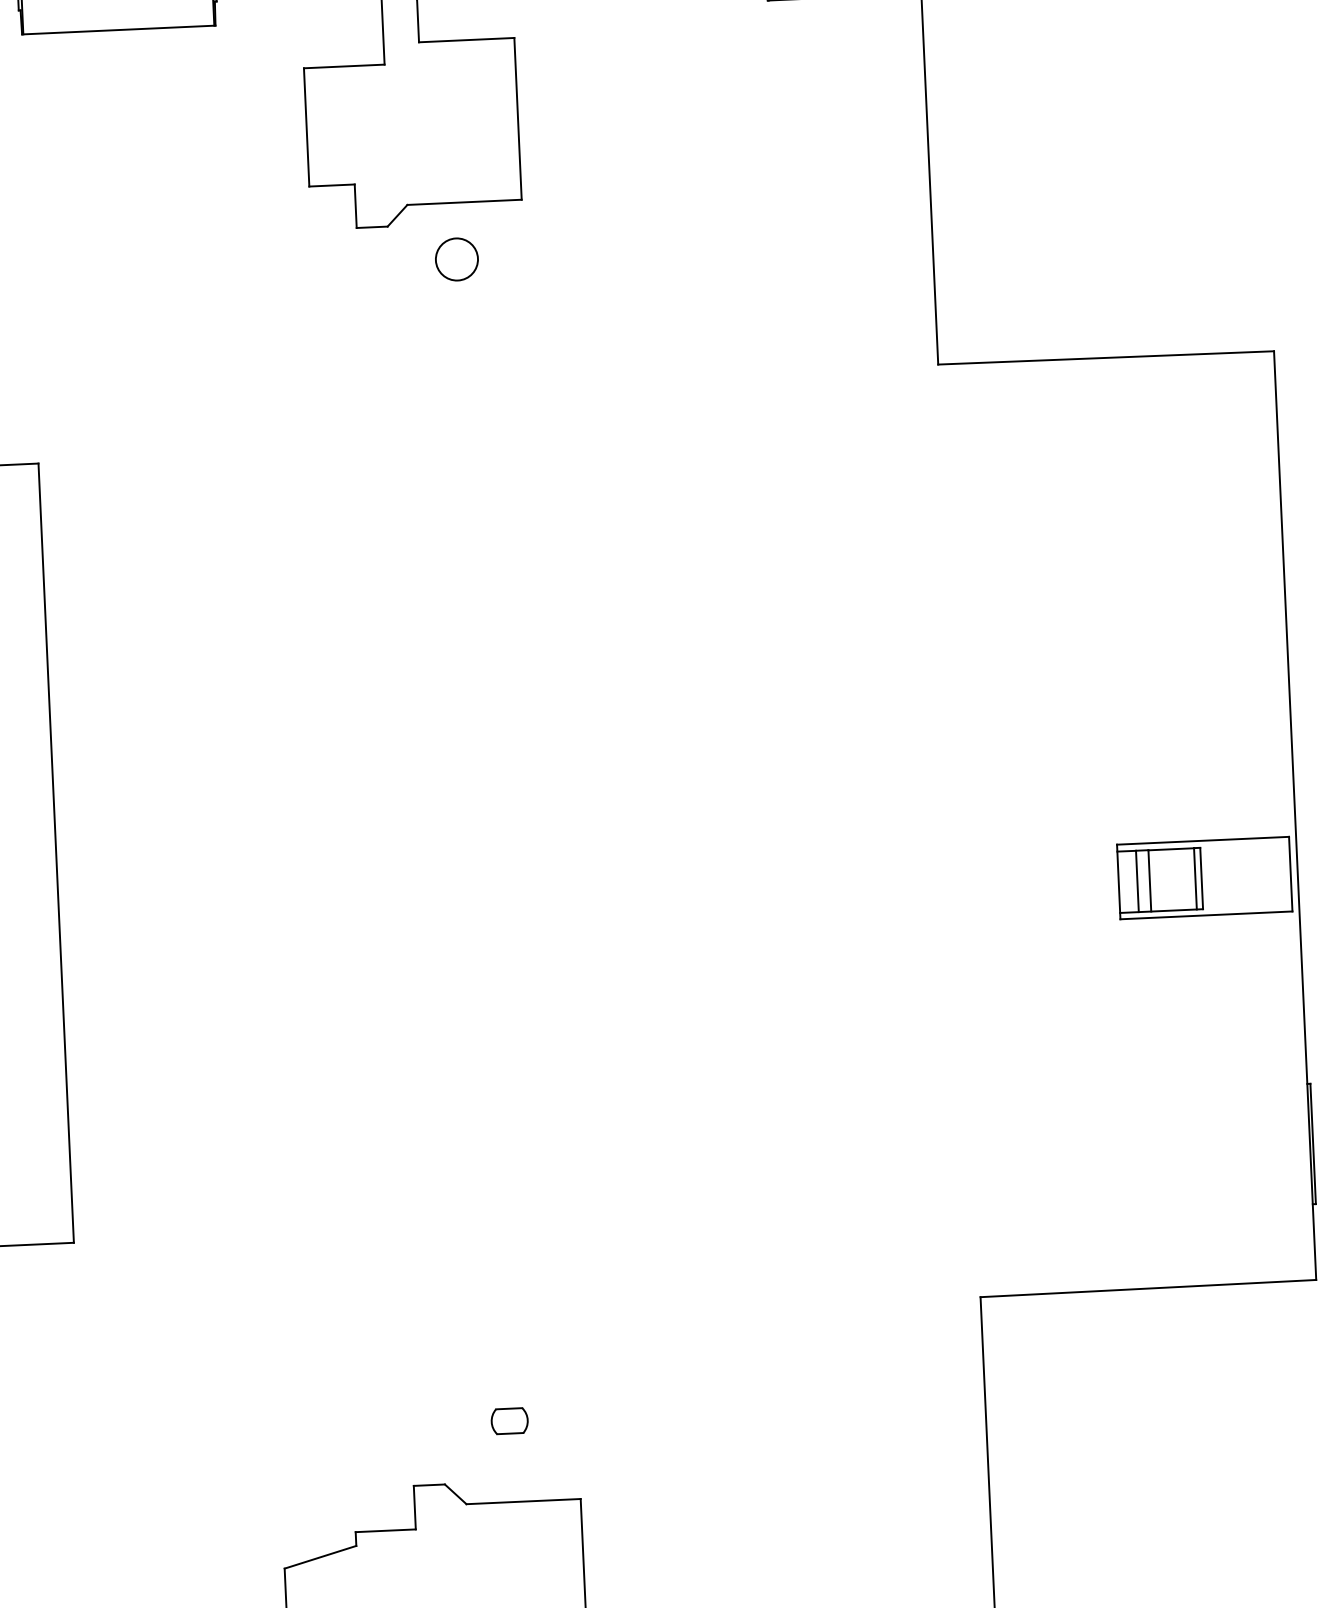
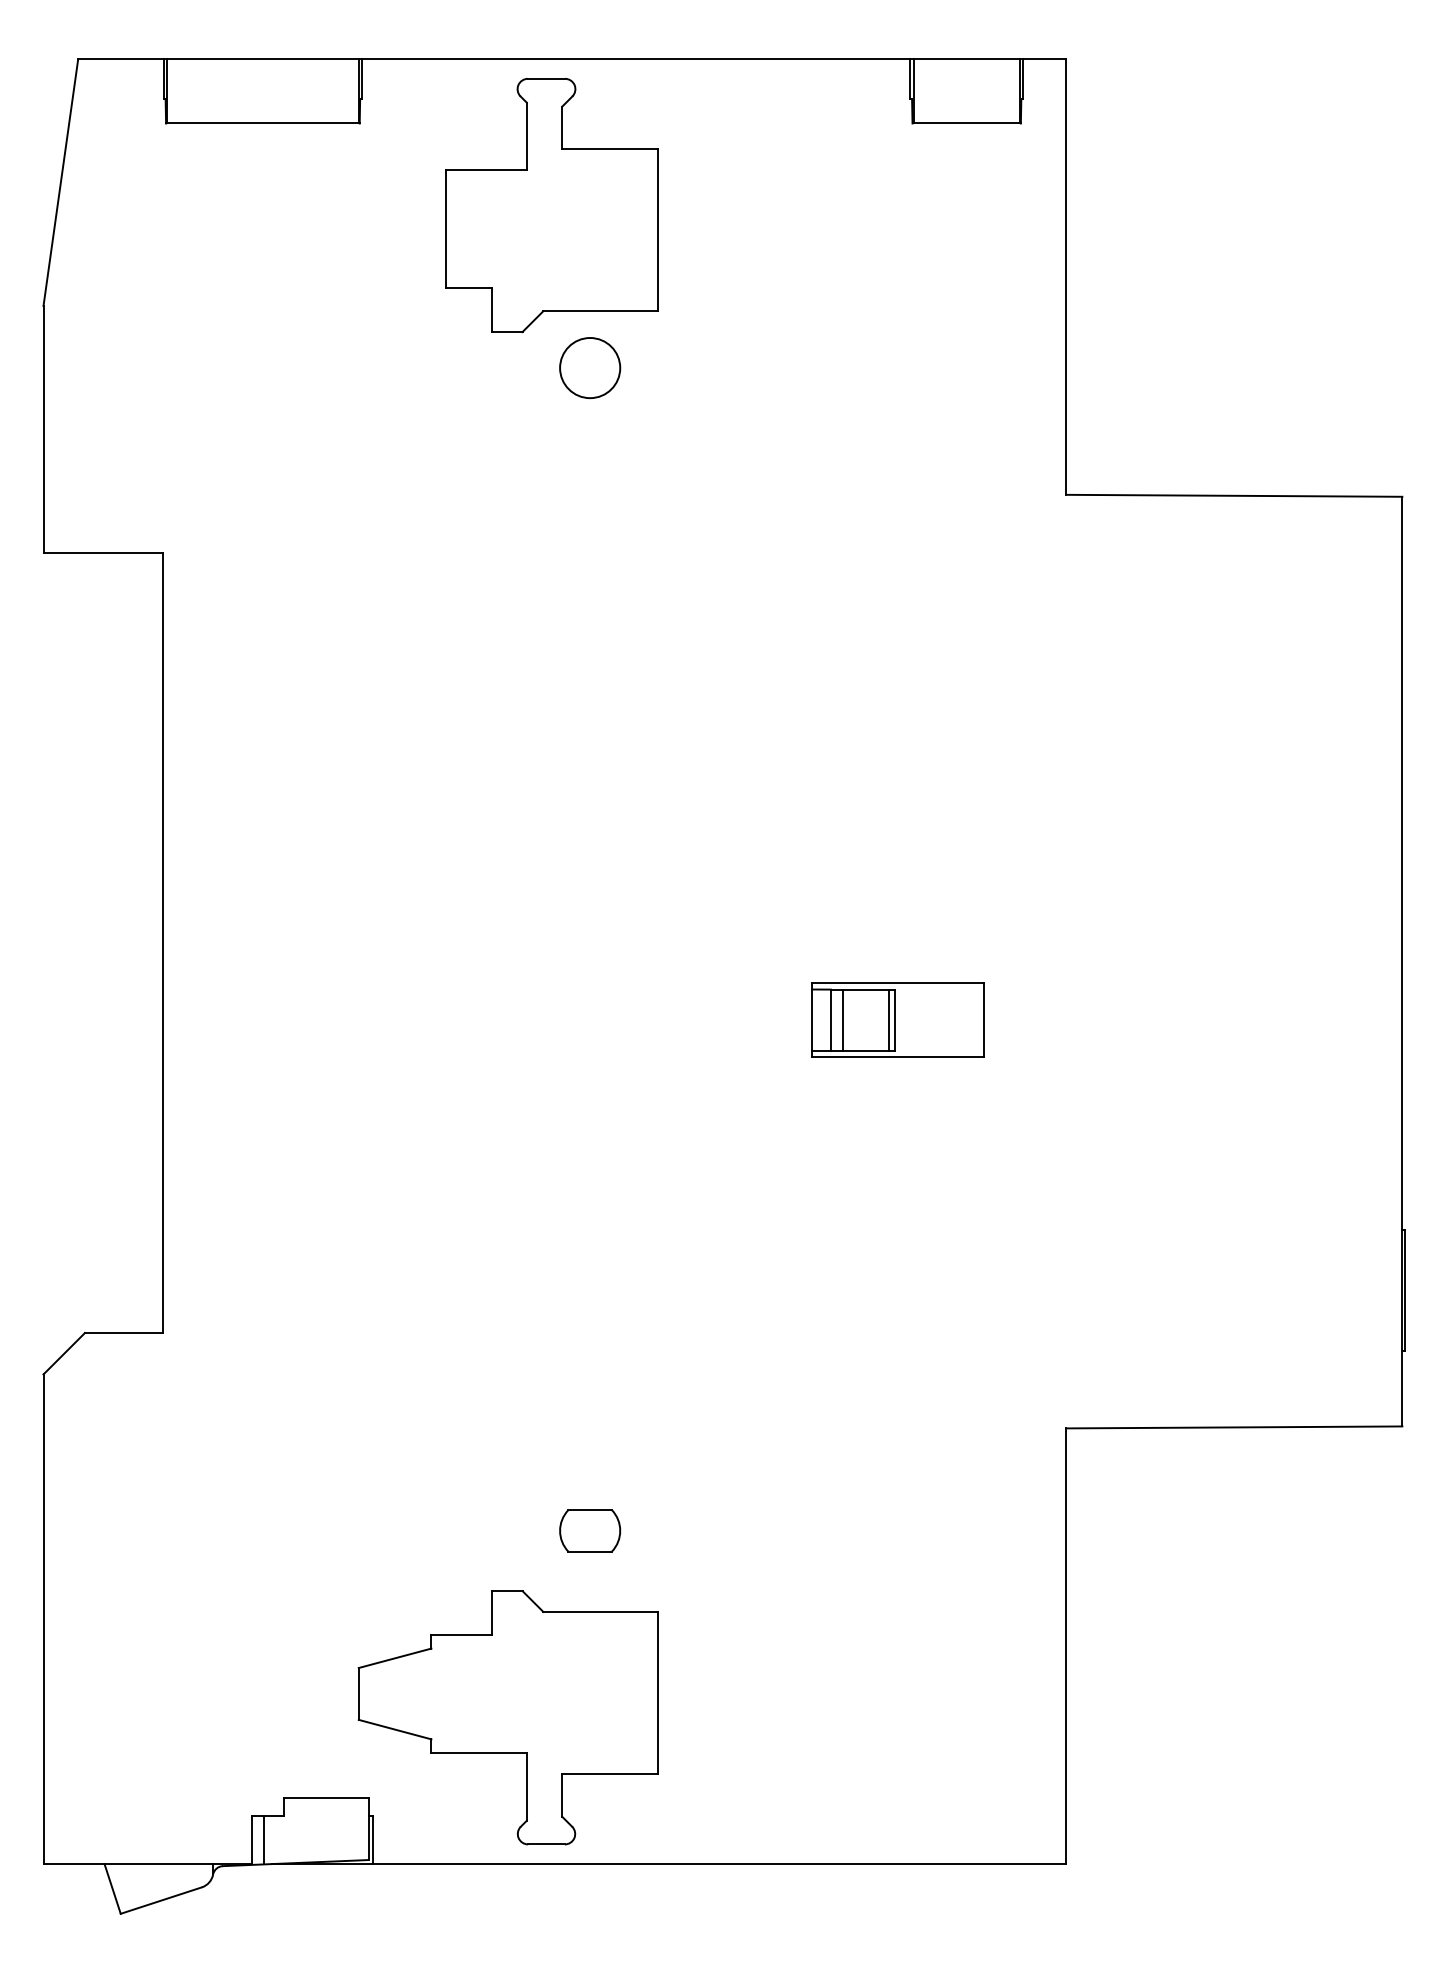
circle: (457, 258) -> (590, 367), size x1.43
part: (1203, 877) -> (897, 1019), moved
part: (509, 1420) -> (590, 1530), size x1.67

